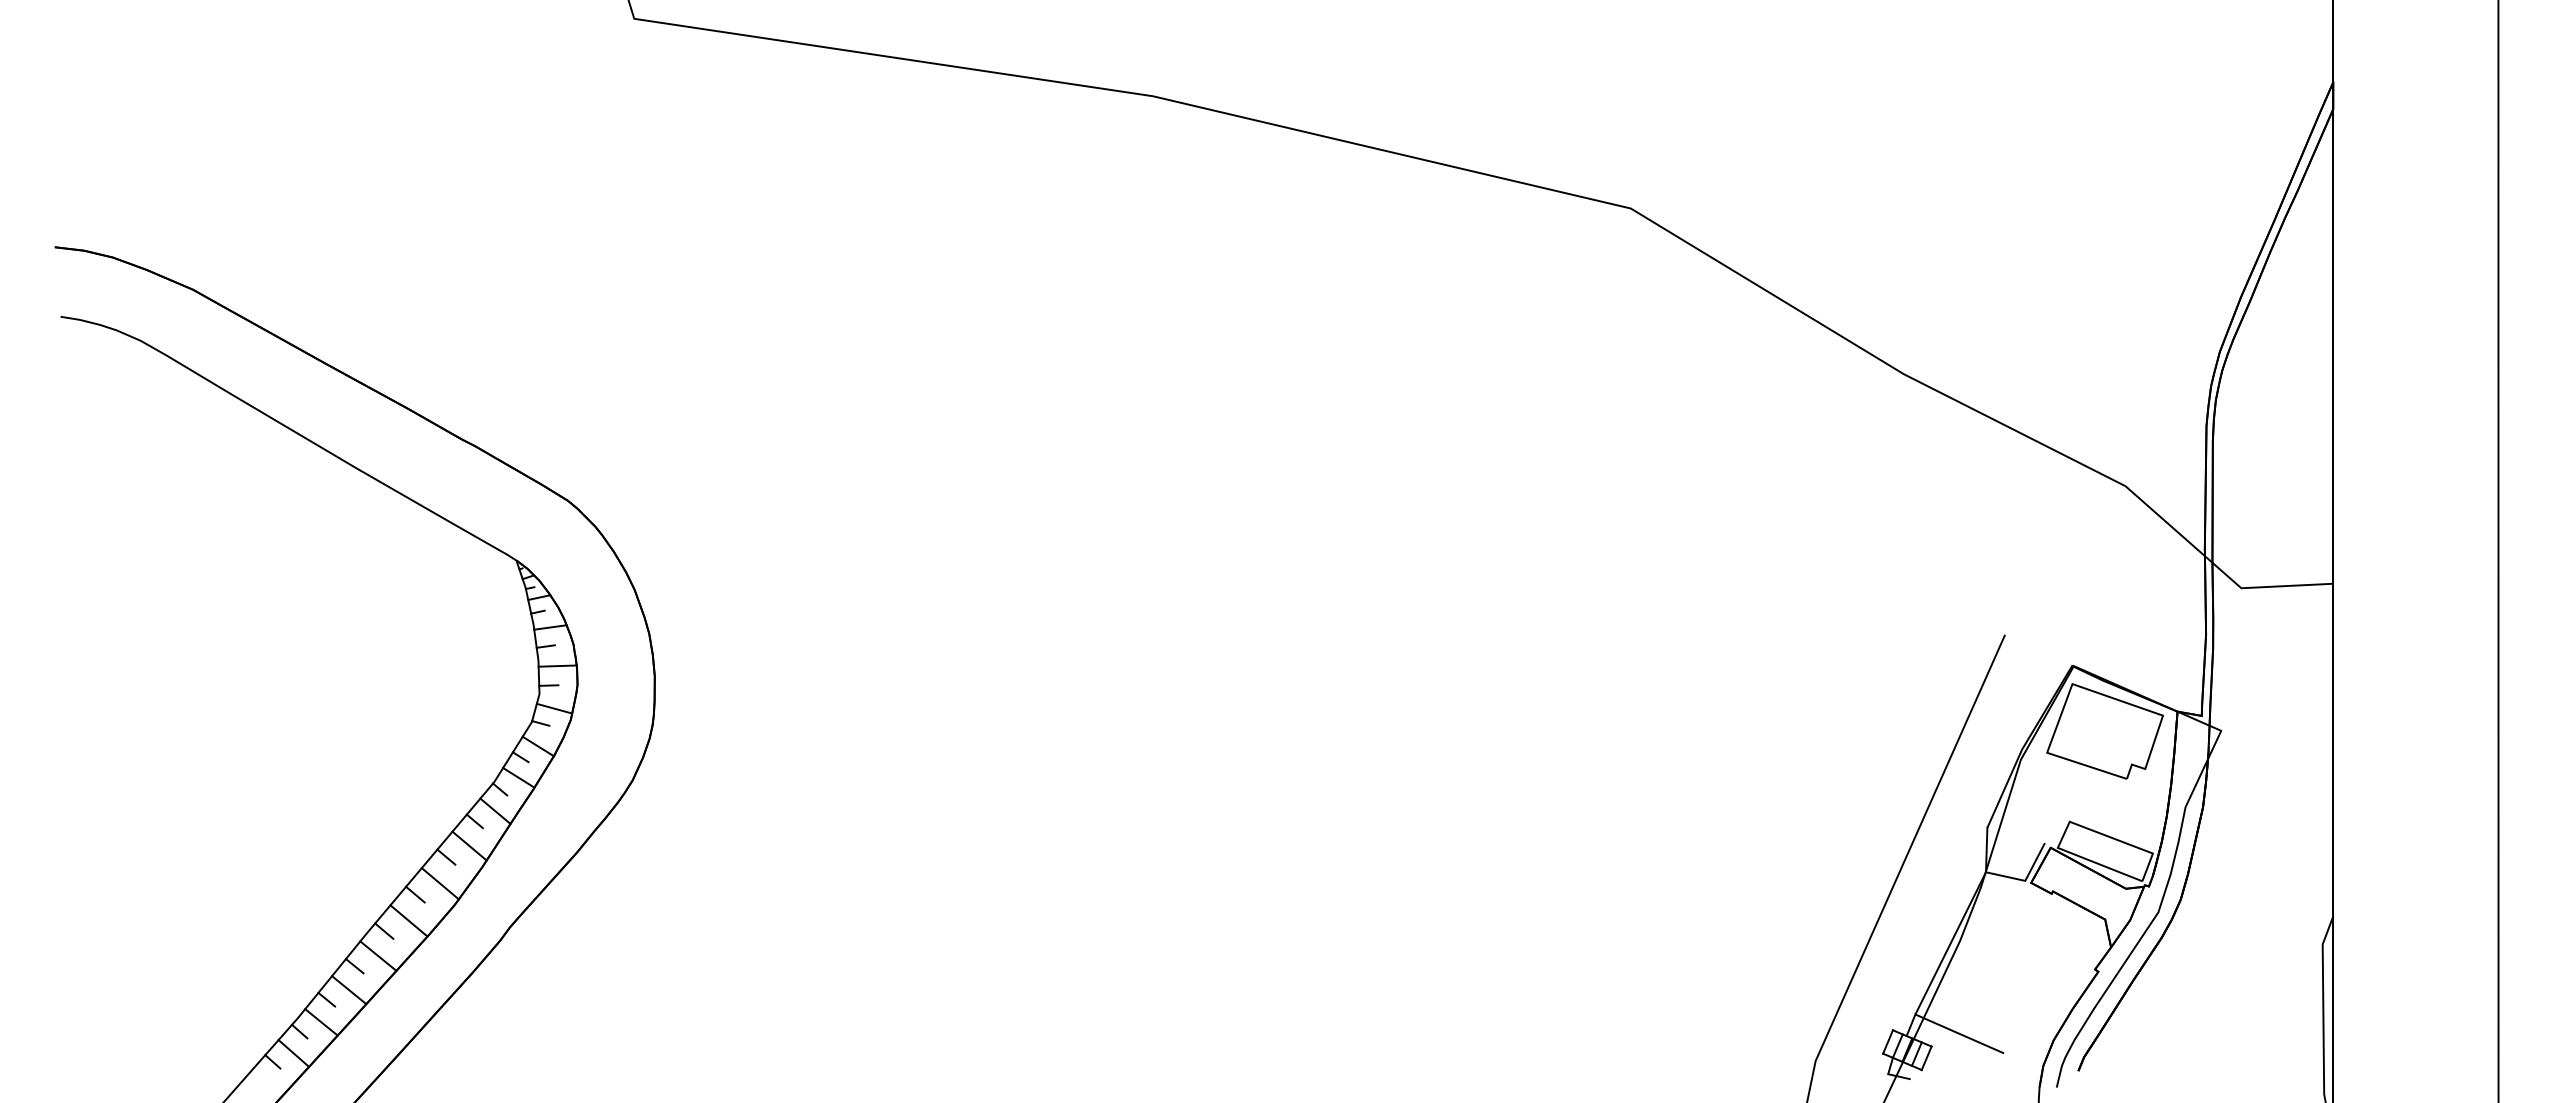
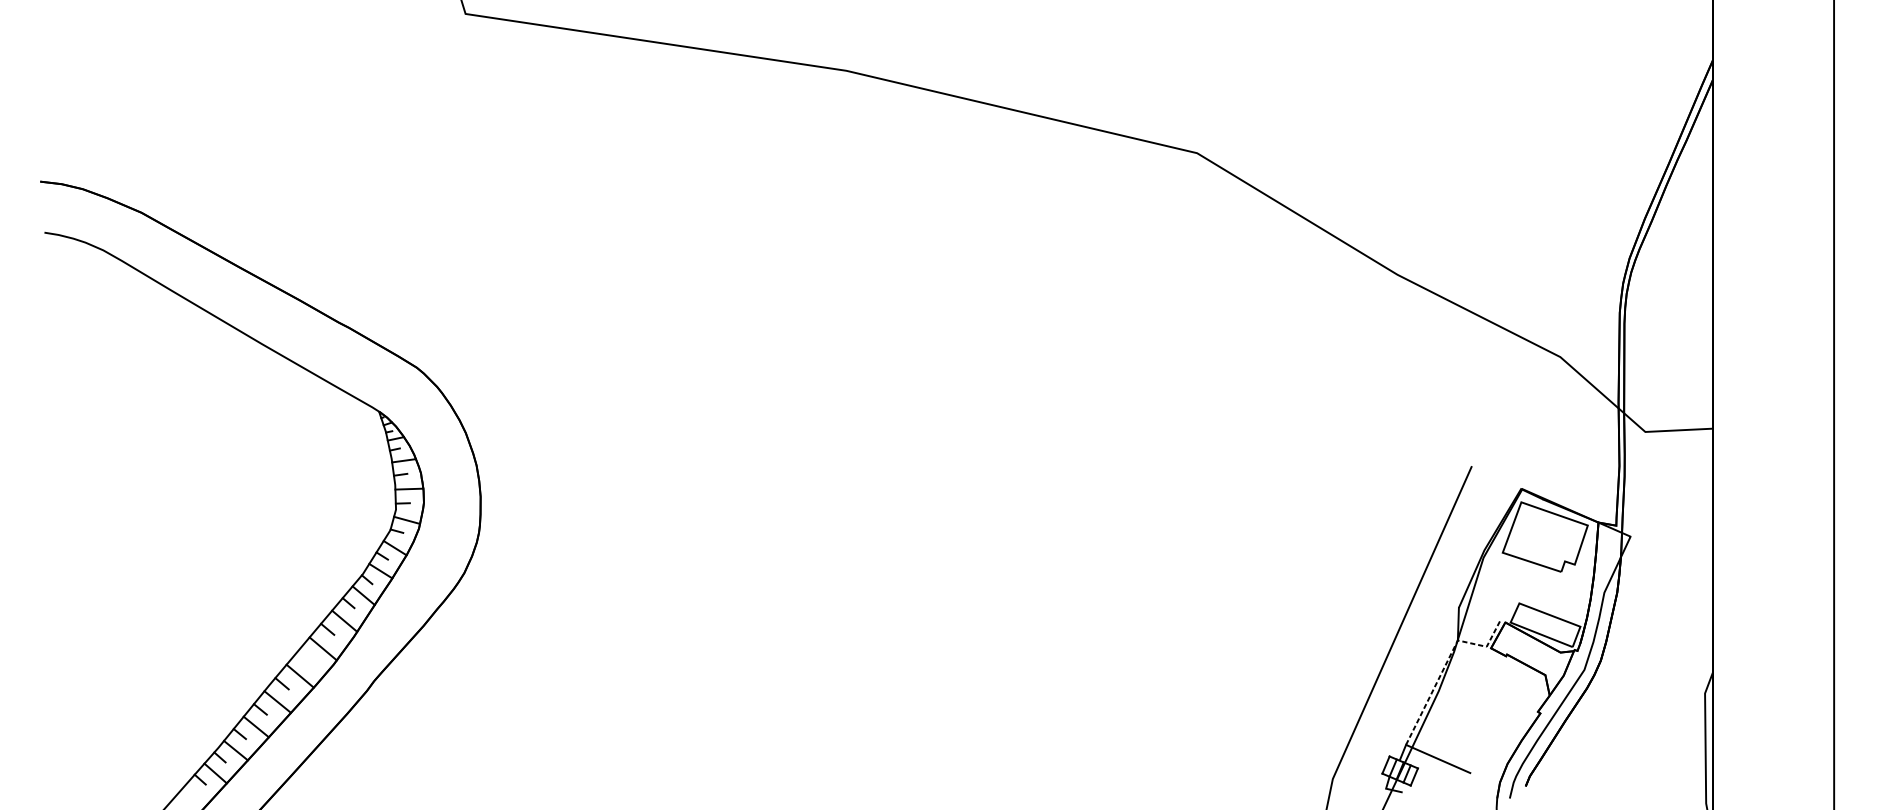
line: (415, 894) -> (304, 656), removed
line: (1970, 904) -> (1446, 664), solid -> dashed

